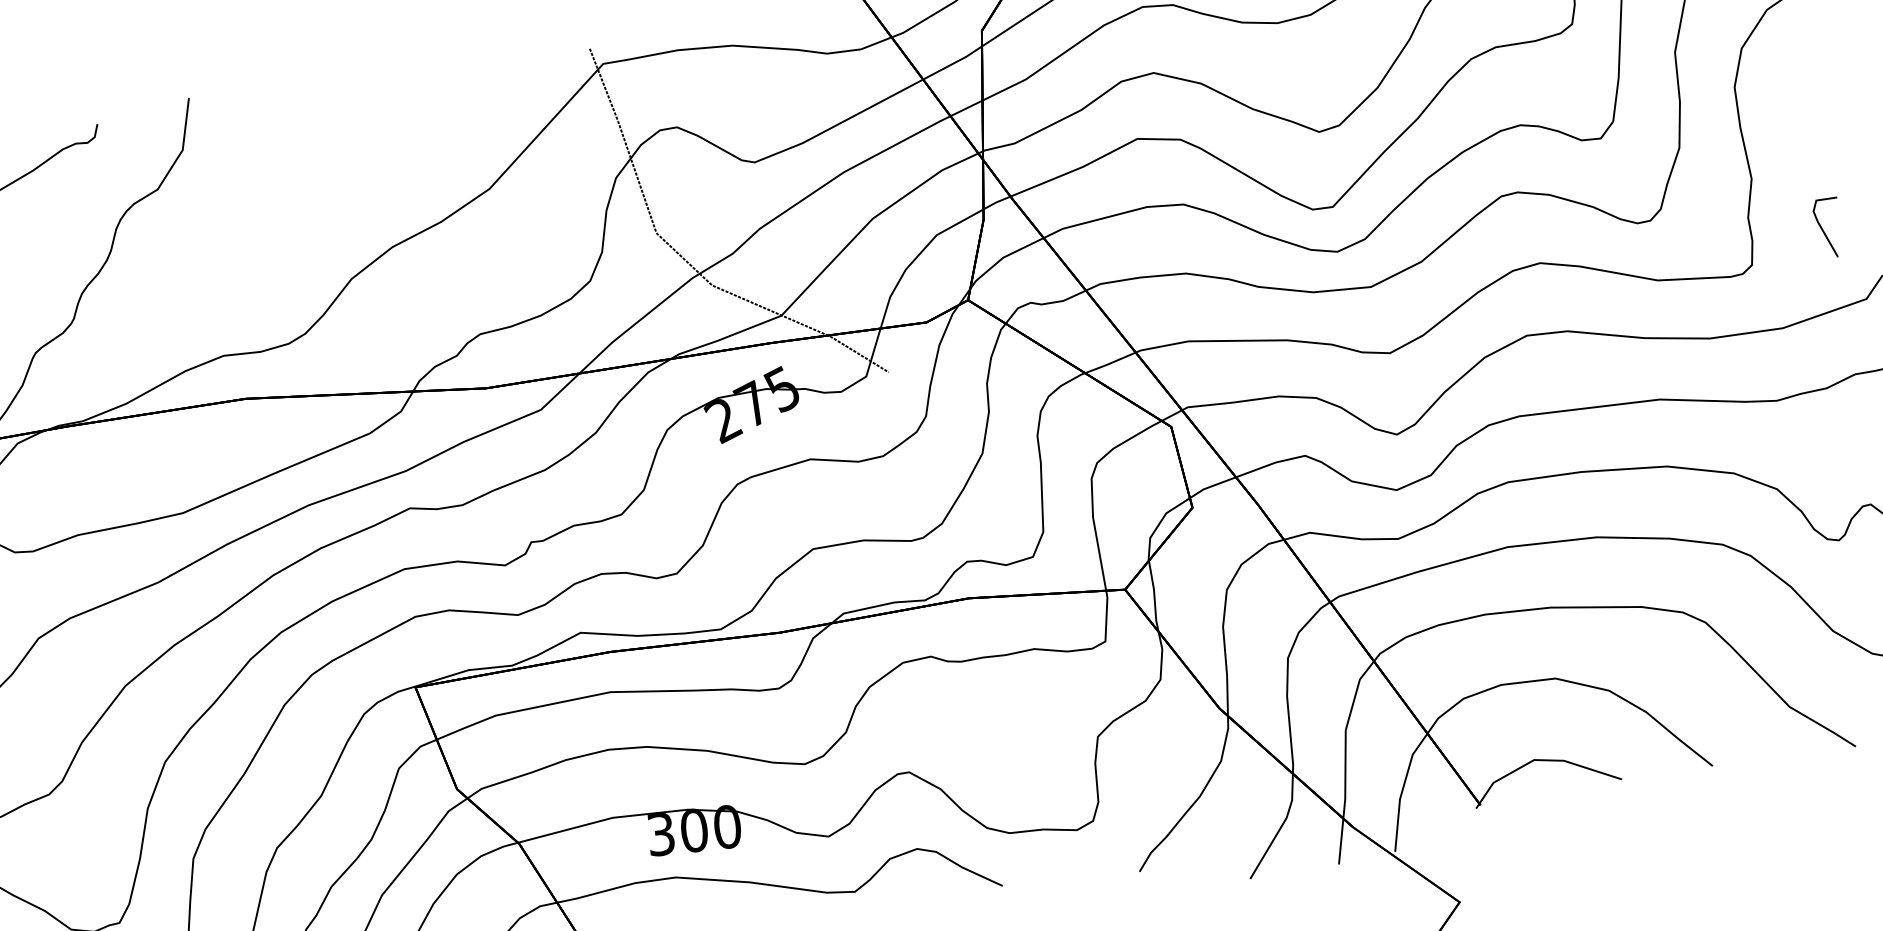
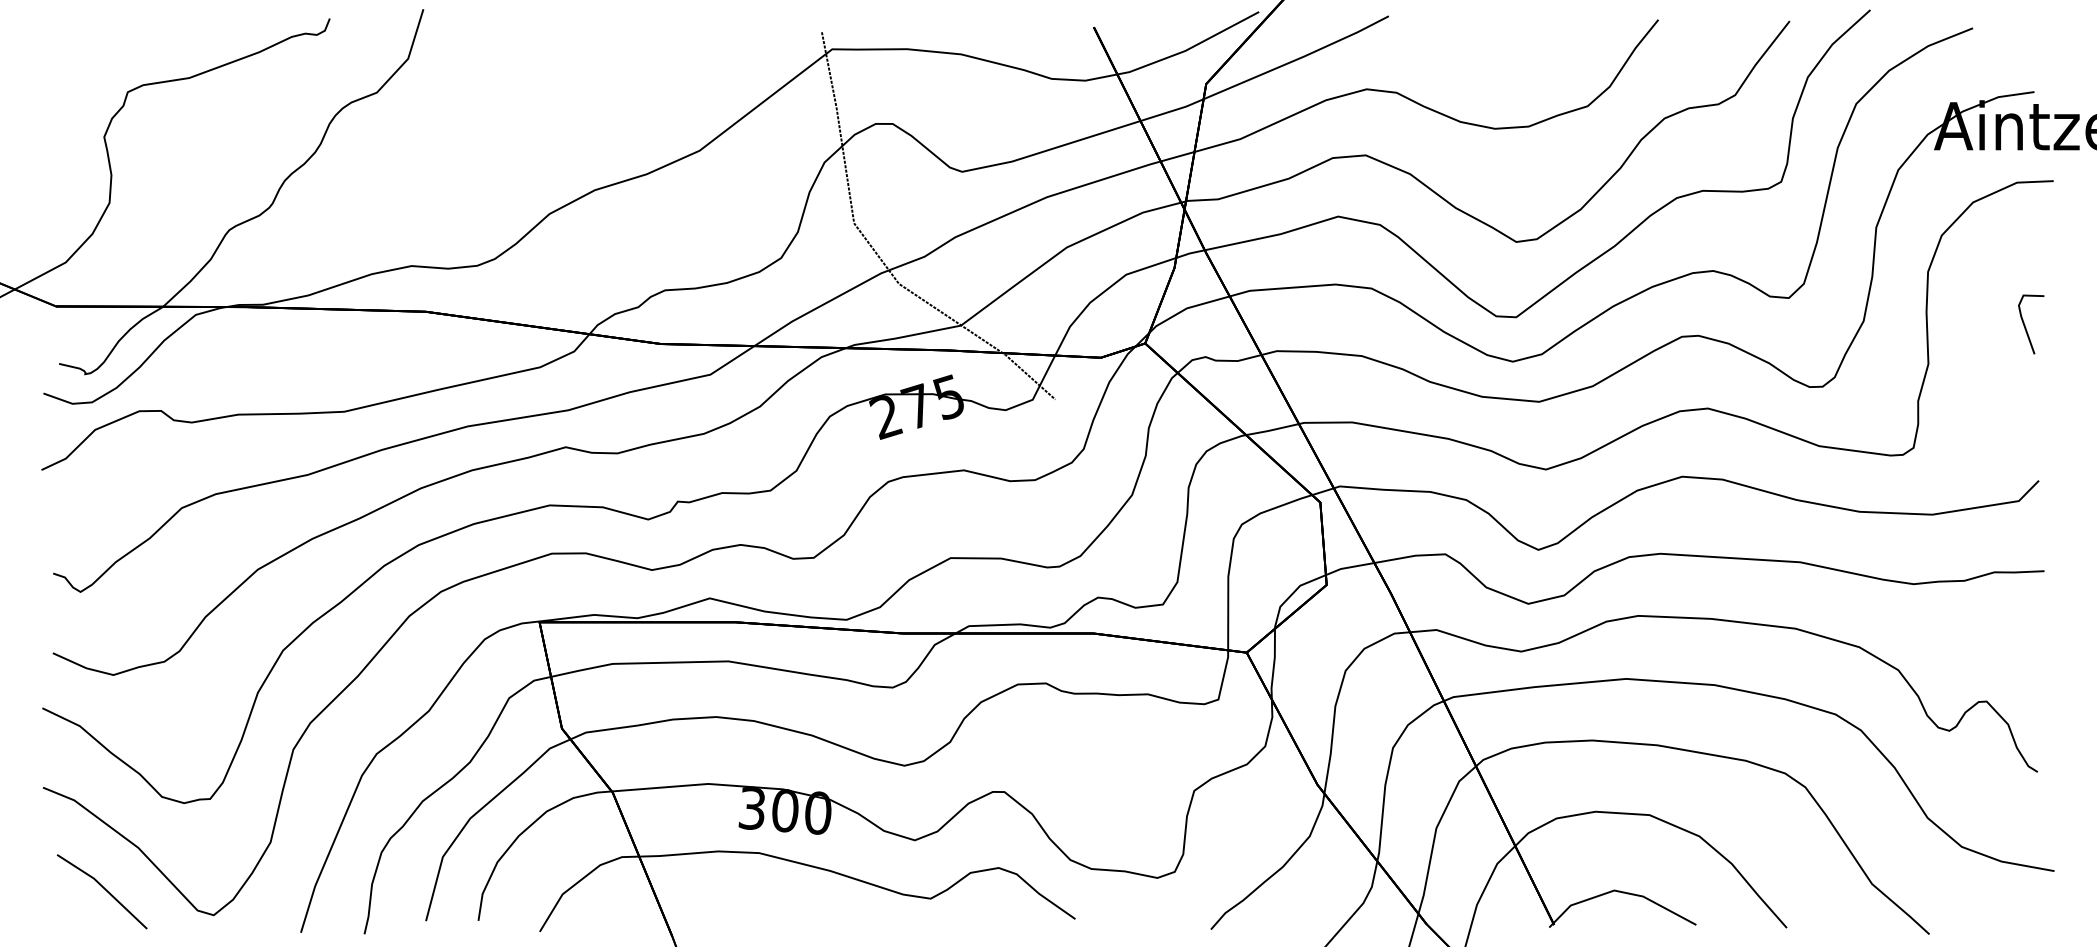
line: (1825, 231) -> (2026, 327), moved

